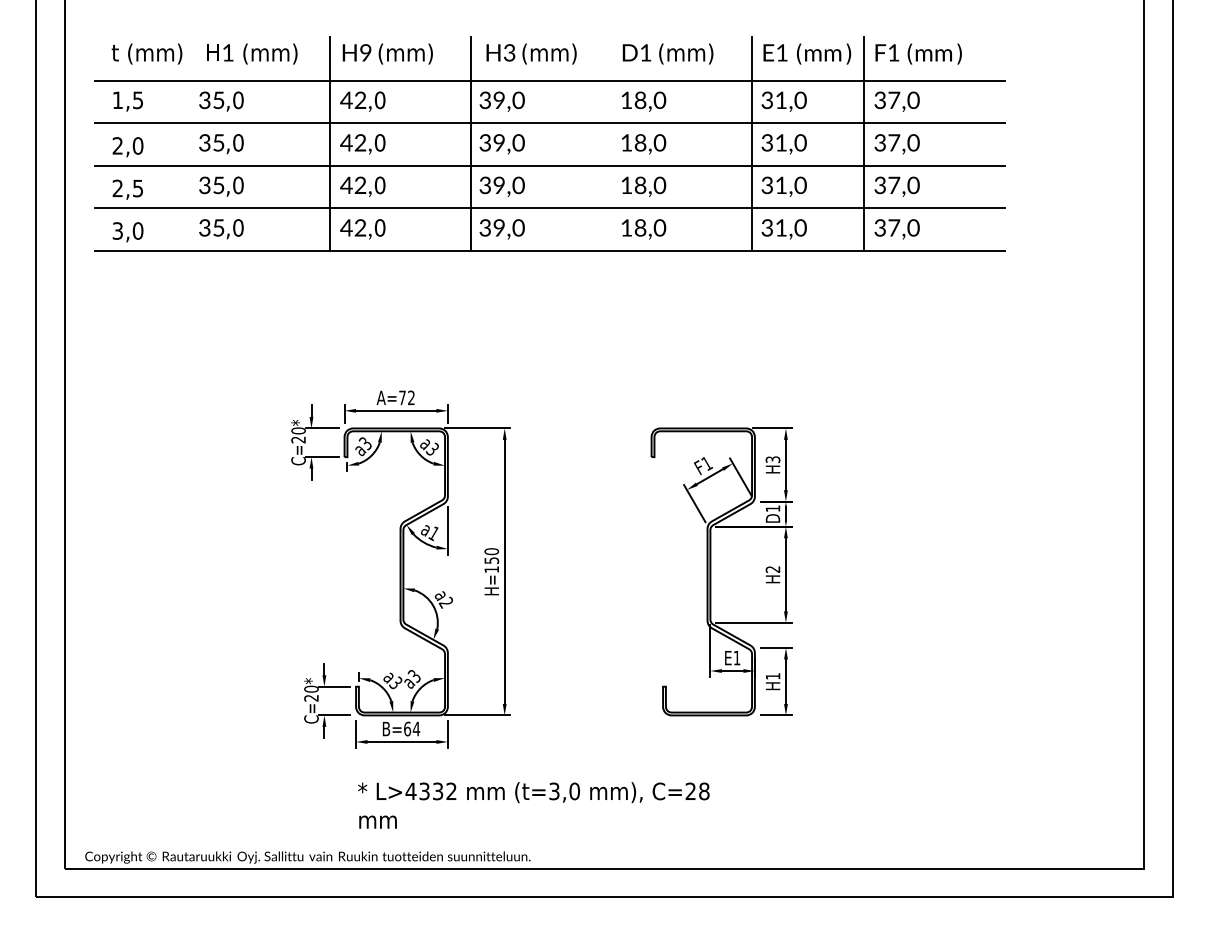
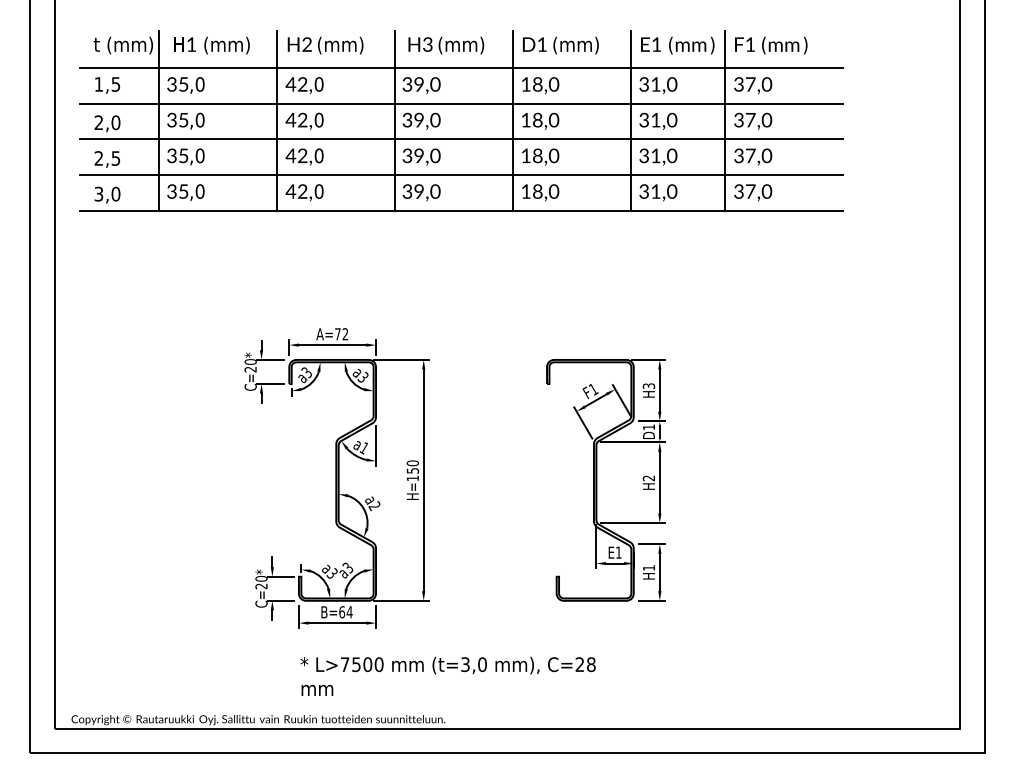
text: (365, 53) -> (306, 45), H9 -> H2
line: (189, 143) -> (159, 120), added
line: (611, 143) -> (513, 120), added
text: (430, 791) -> (361, 664), L>4332 -> L>7500

